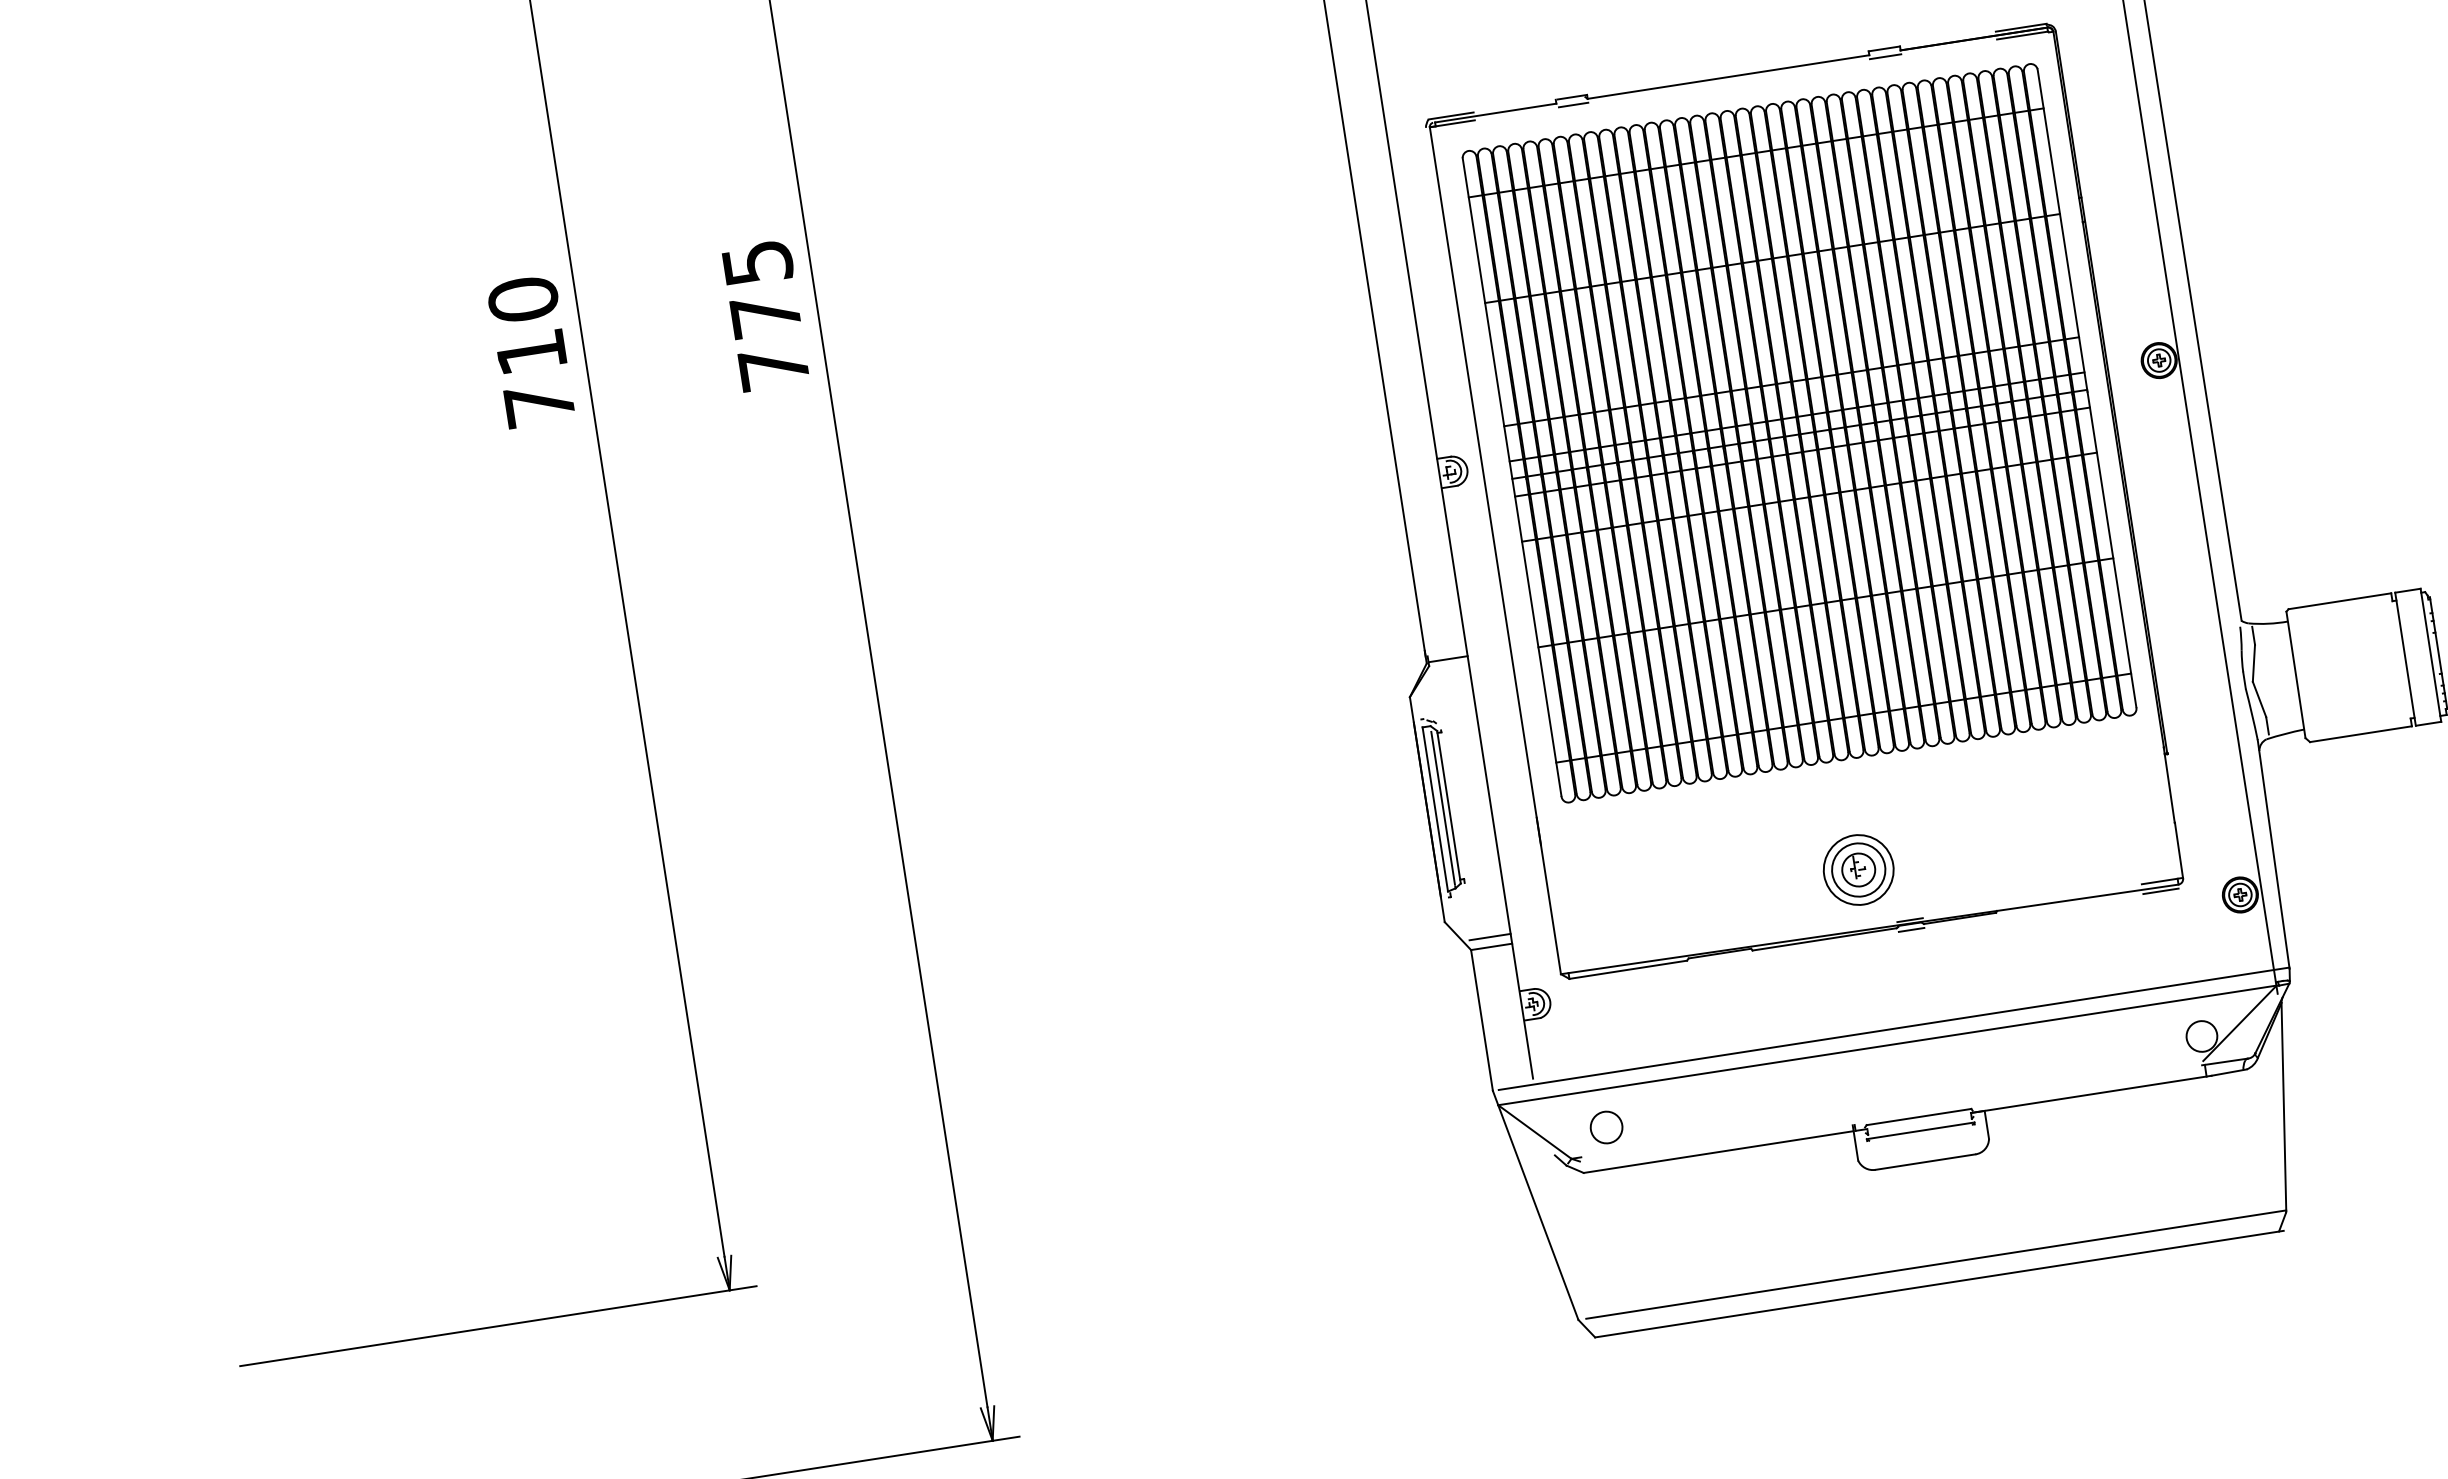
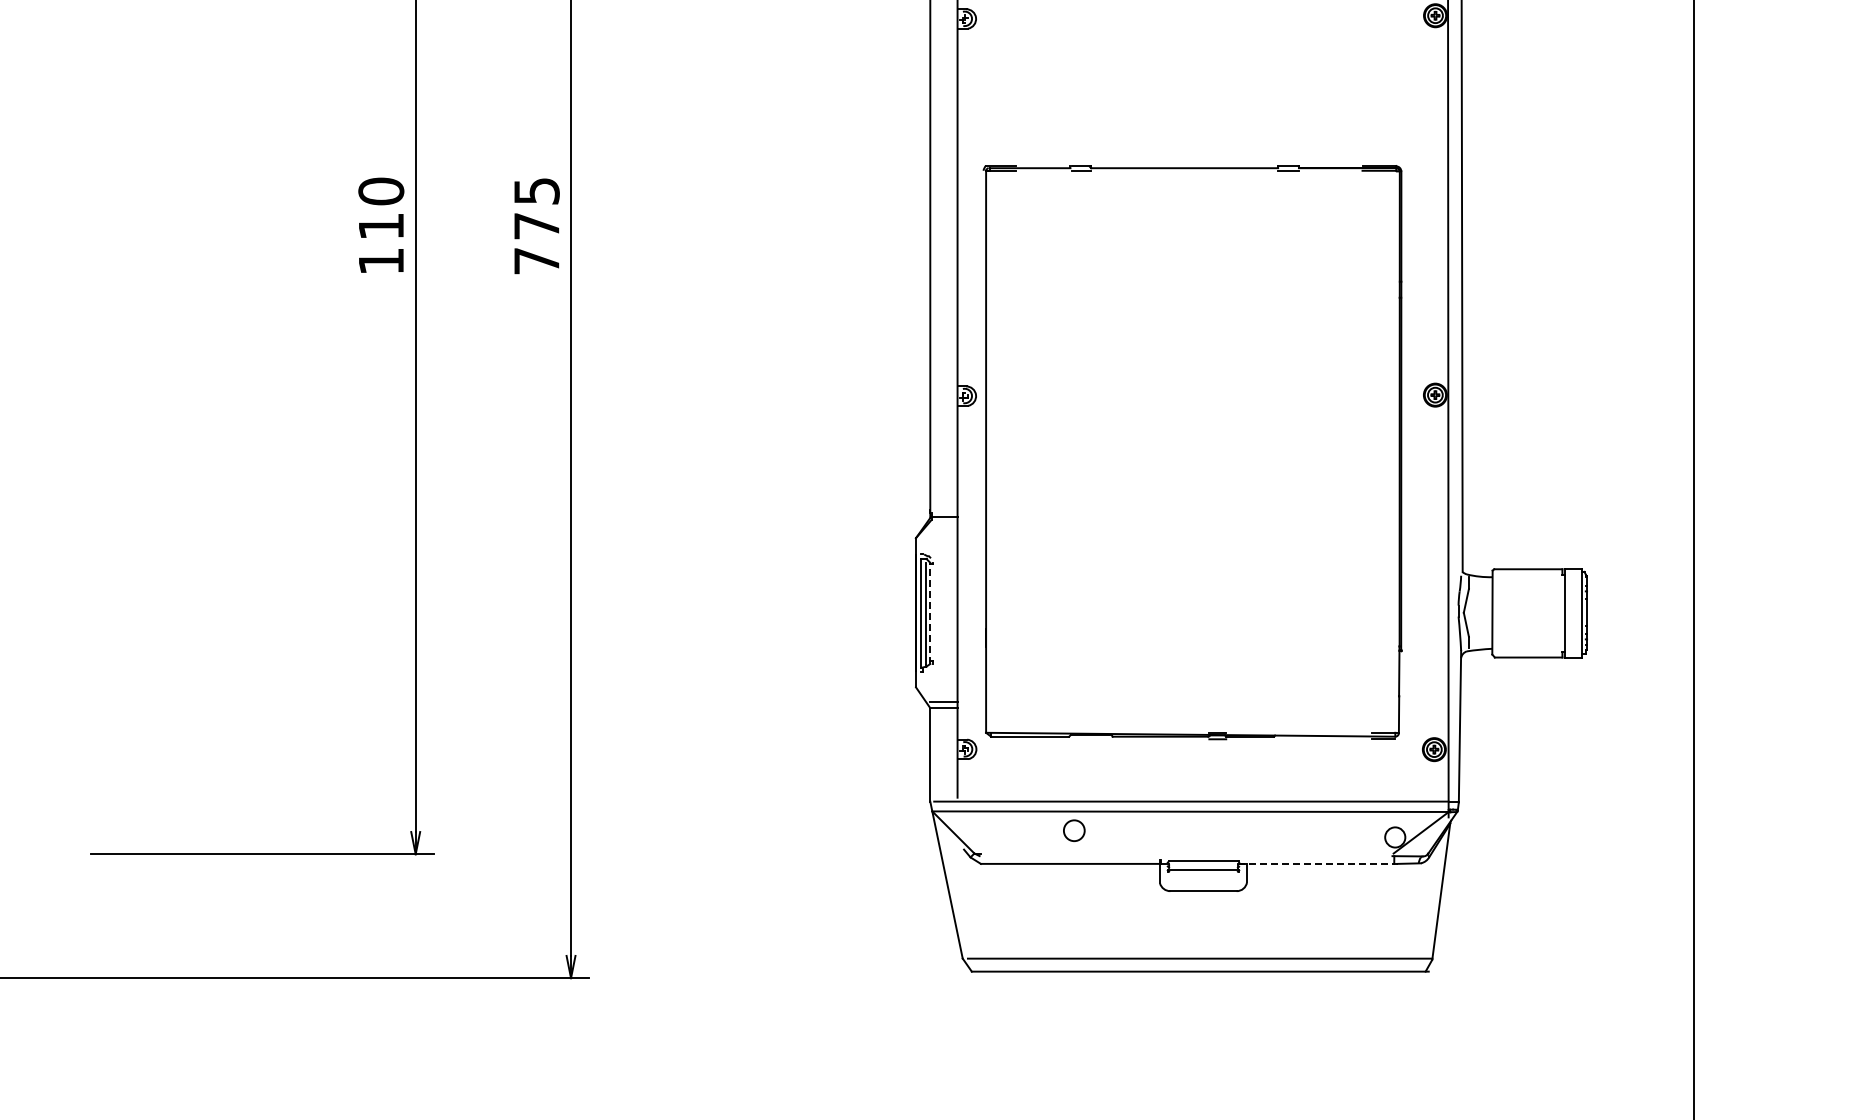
text: (539, 405) -> (381, 261), 710 -> 110
part: (1798, 433) -> (1194, 406), removed
line: (1449, 807) -> (930, 613), solid -> dashed
part: (1858, 869) -> (1189, 694), removed
line: (2090, 1093) -> (1317, 863), solid -> dashed
circle: (1606, 1127) -> (1074, 830), moved

